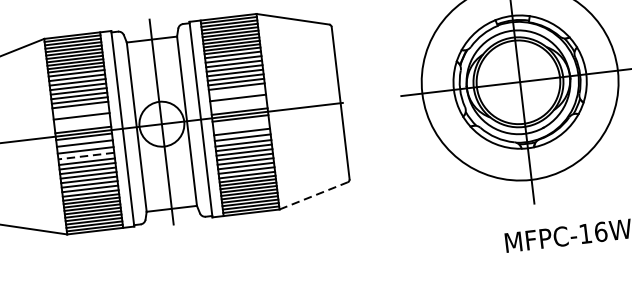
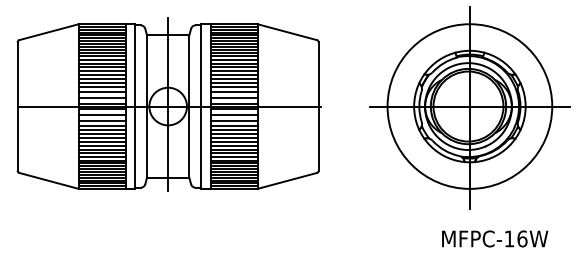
line: (236, 92) -> (233, 87), added
line: (238, 104) -> (233, 97), added
line: (80, 110) -> (101, 87), added
line: (81, 122) -> (101, 97), added
line: (240, 125) -> (233, 115), added
line: (86, 155) -> (102, 125), dashed -> solid
line: (313, 195) -> (287, 180), dashed -> solid

